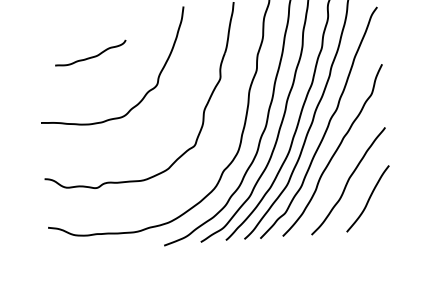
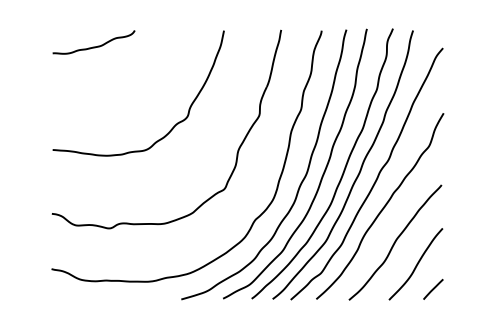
curve: (90, 56) -> (93, 46), moved
line: (385, 218) -> (433, 288), added

